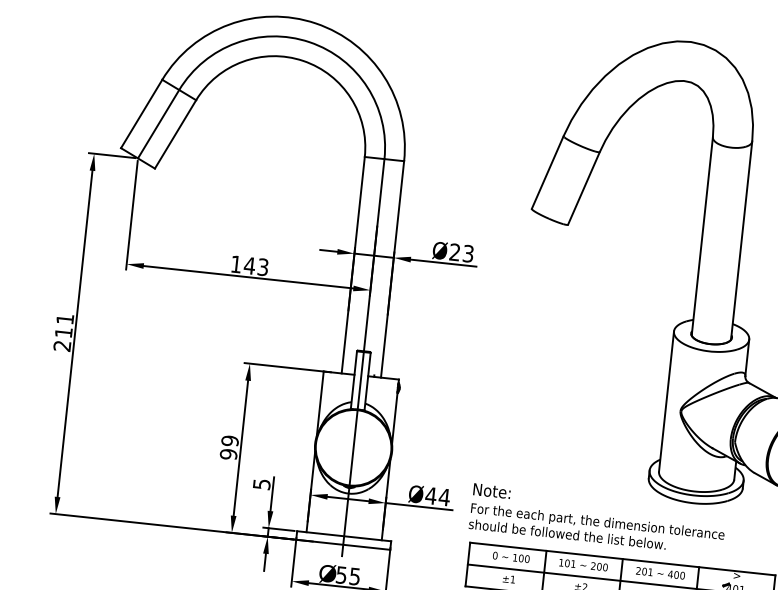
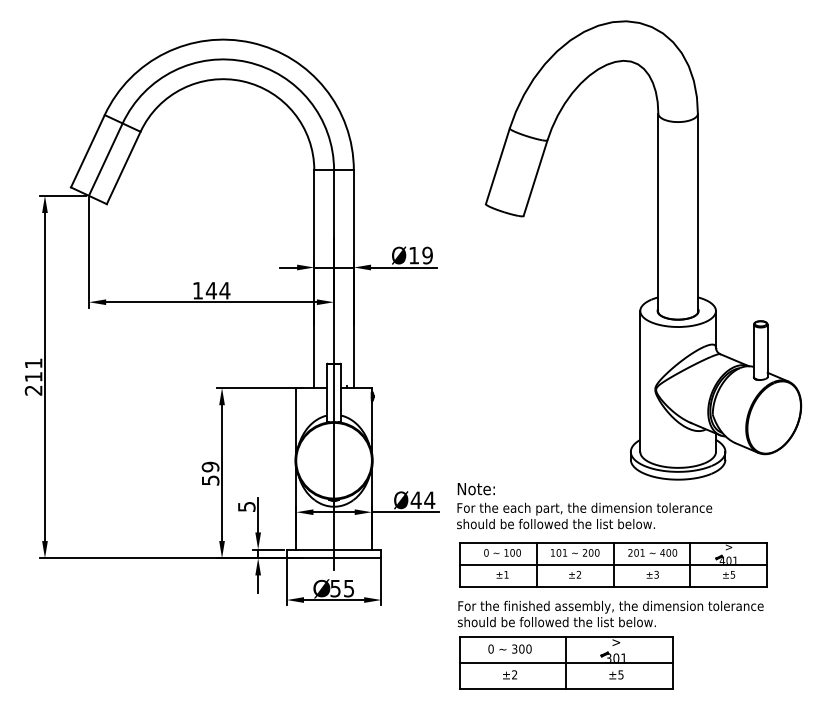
text: (461, 252) -> (420, 255), Ø23 -> Ø19
text: (262, 266) -> (224, 290), 143 -> 144
text: (228, 454) -> (210, 480), 99 -> 59

